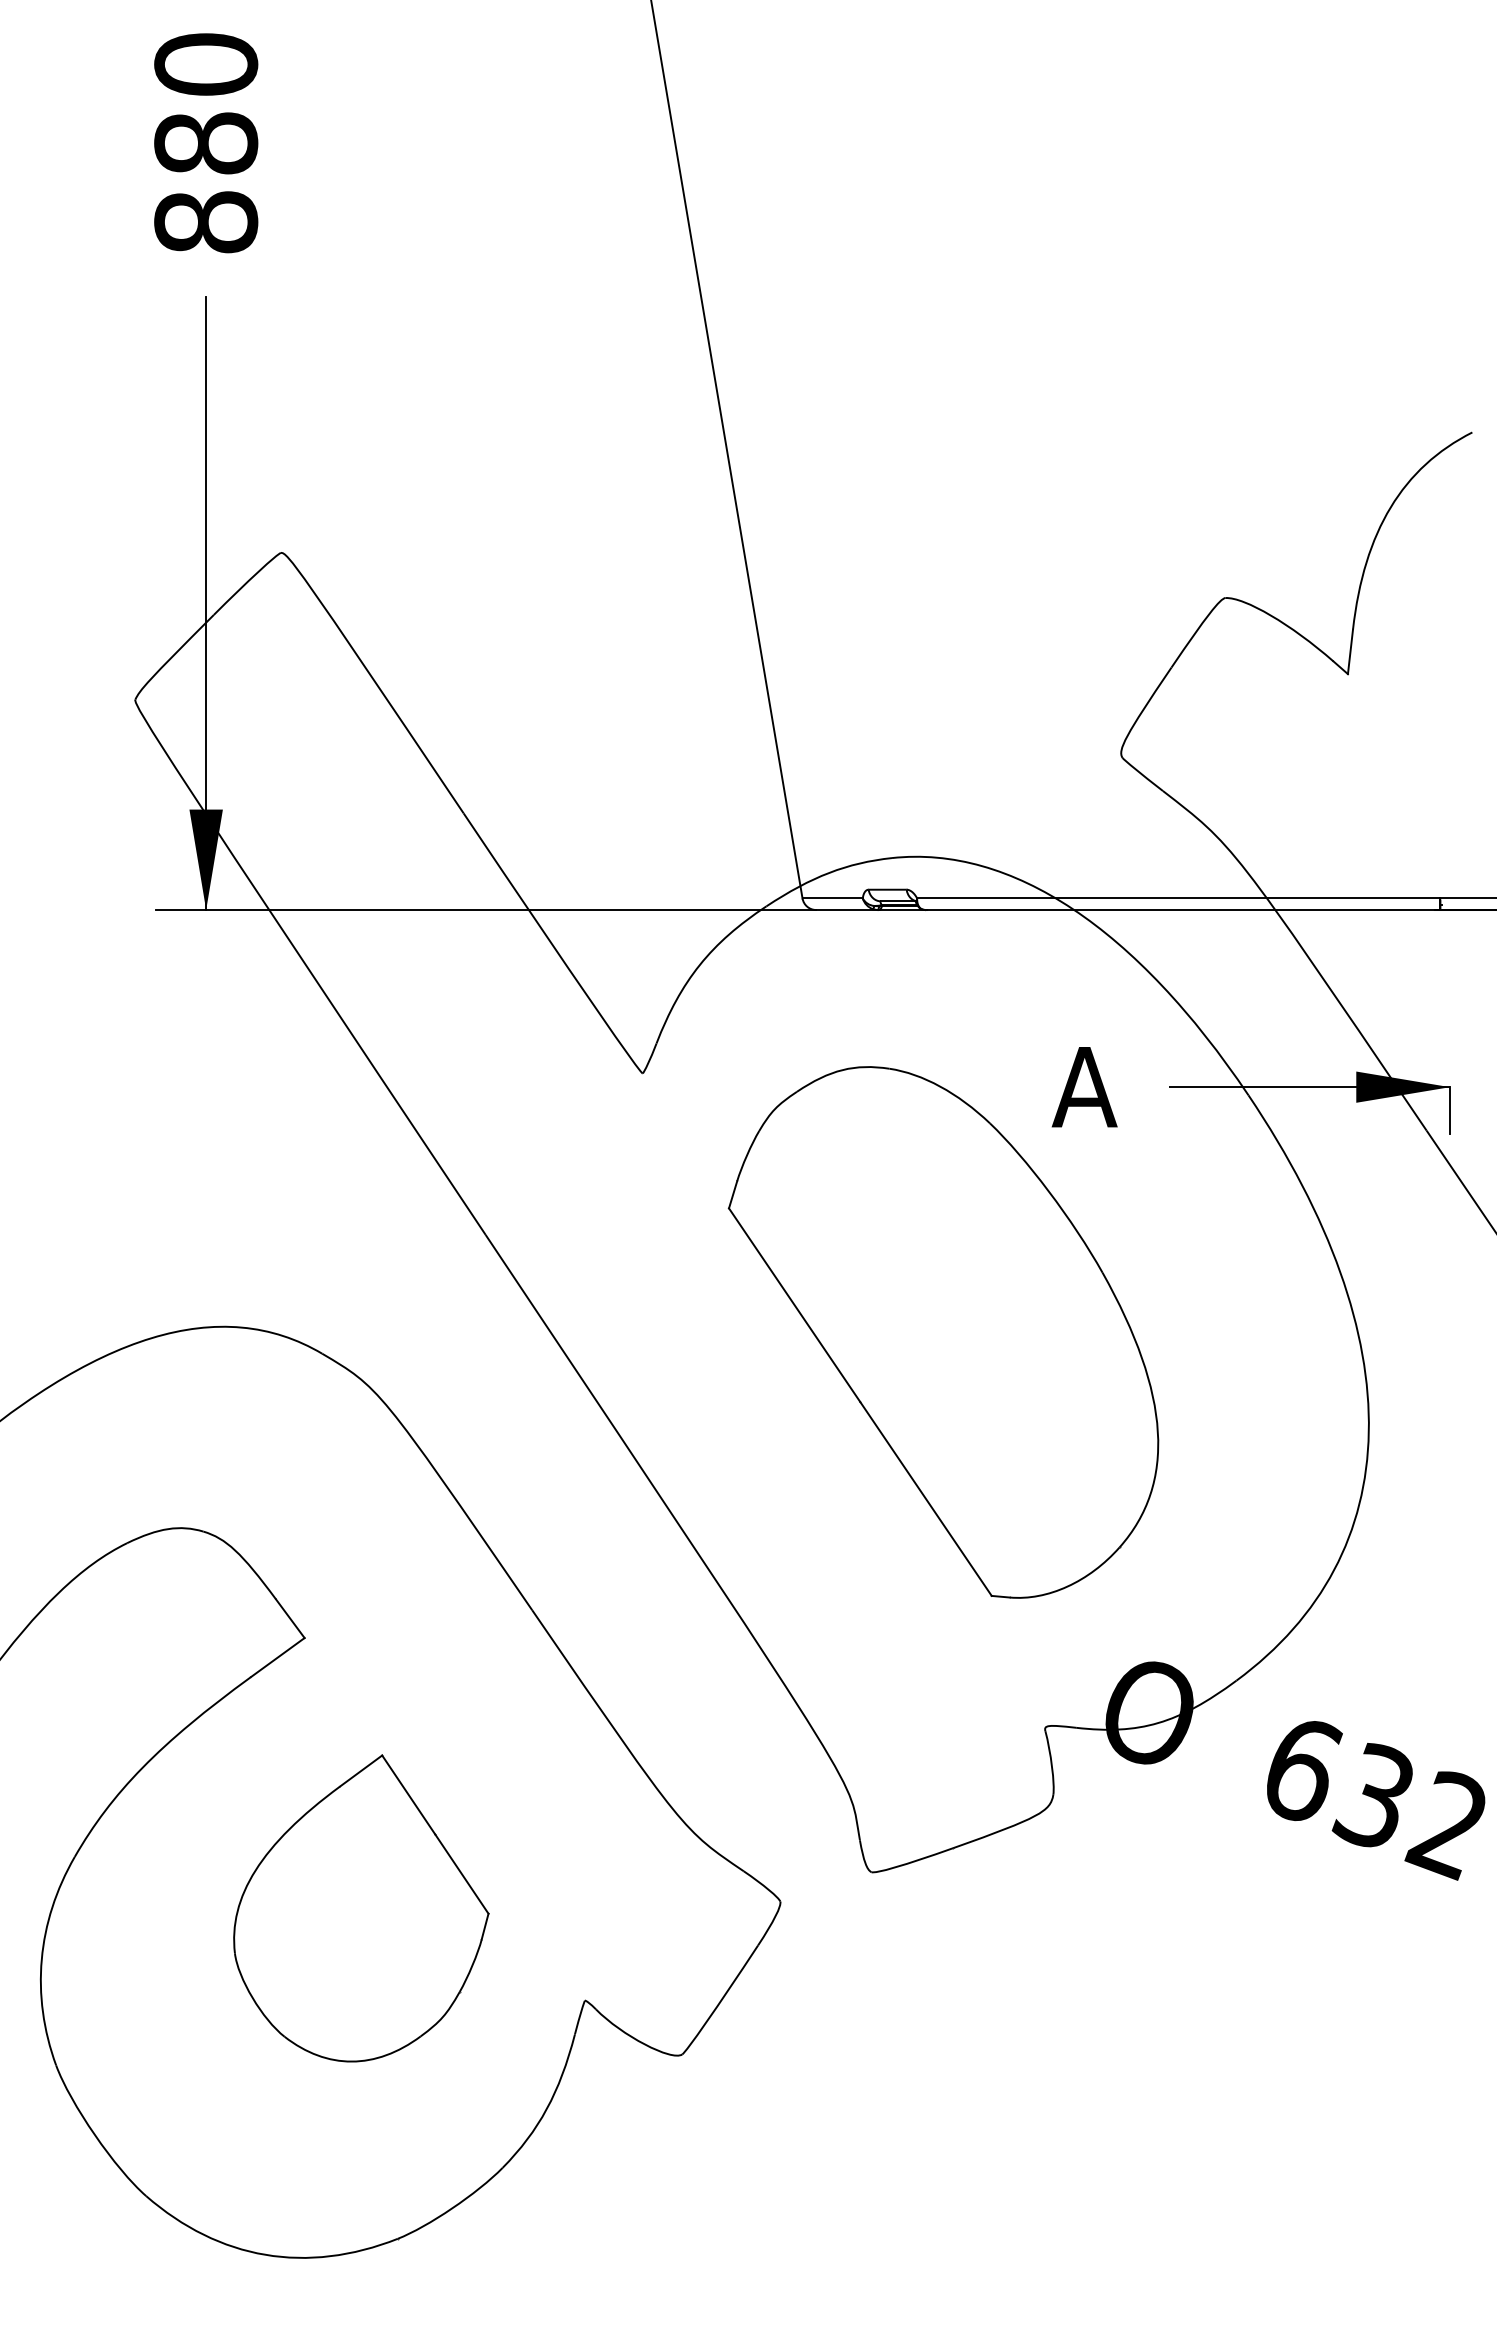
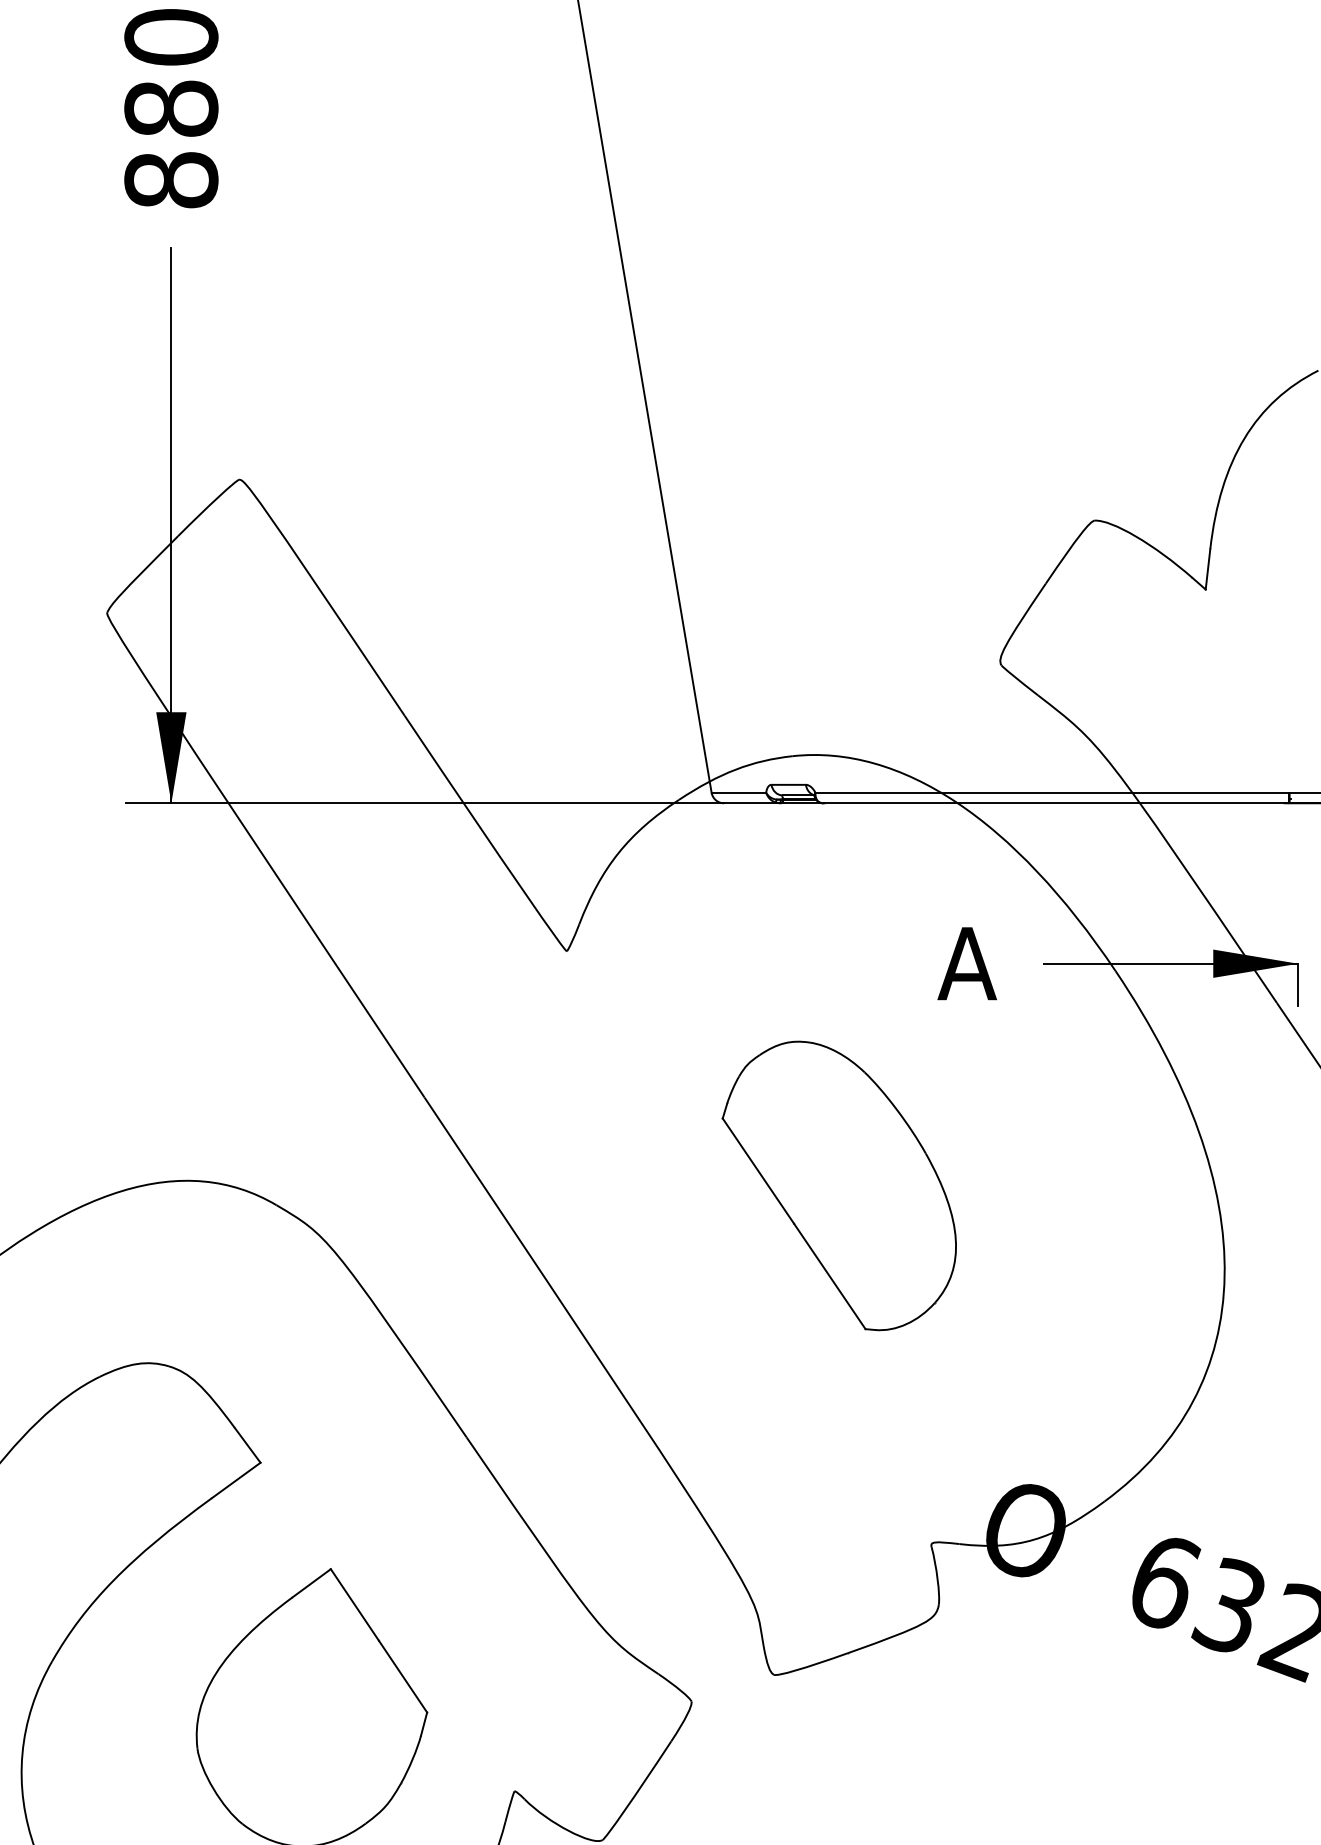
part: (943, 1332) -> (839, 1185), size x0.6

